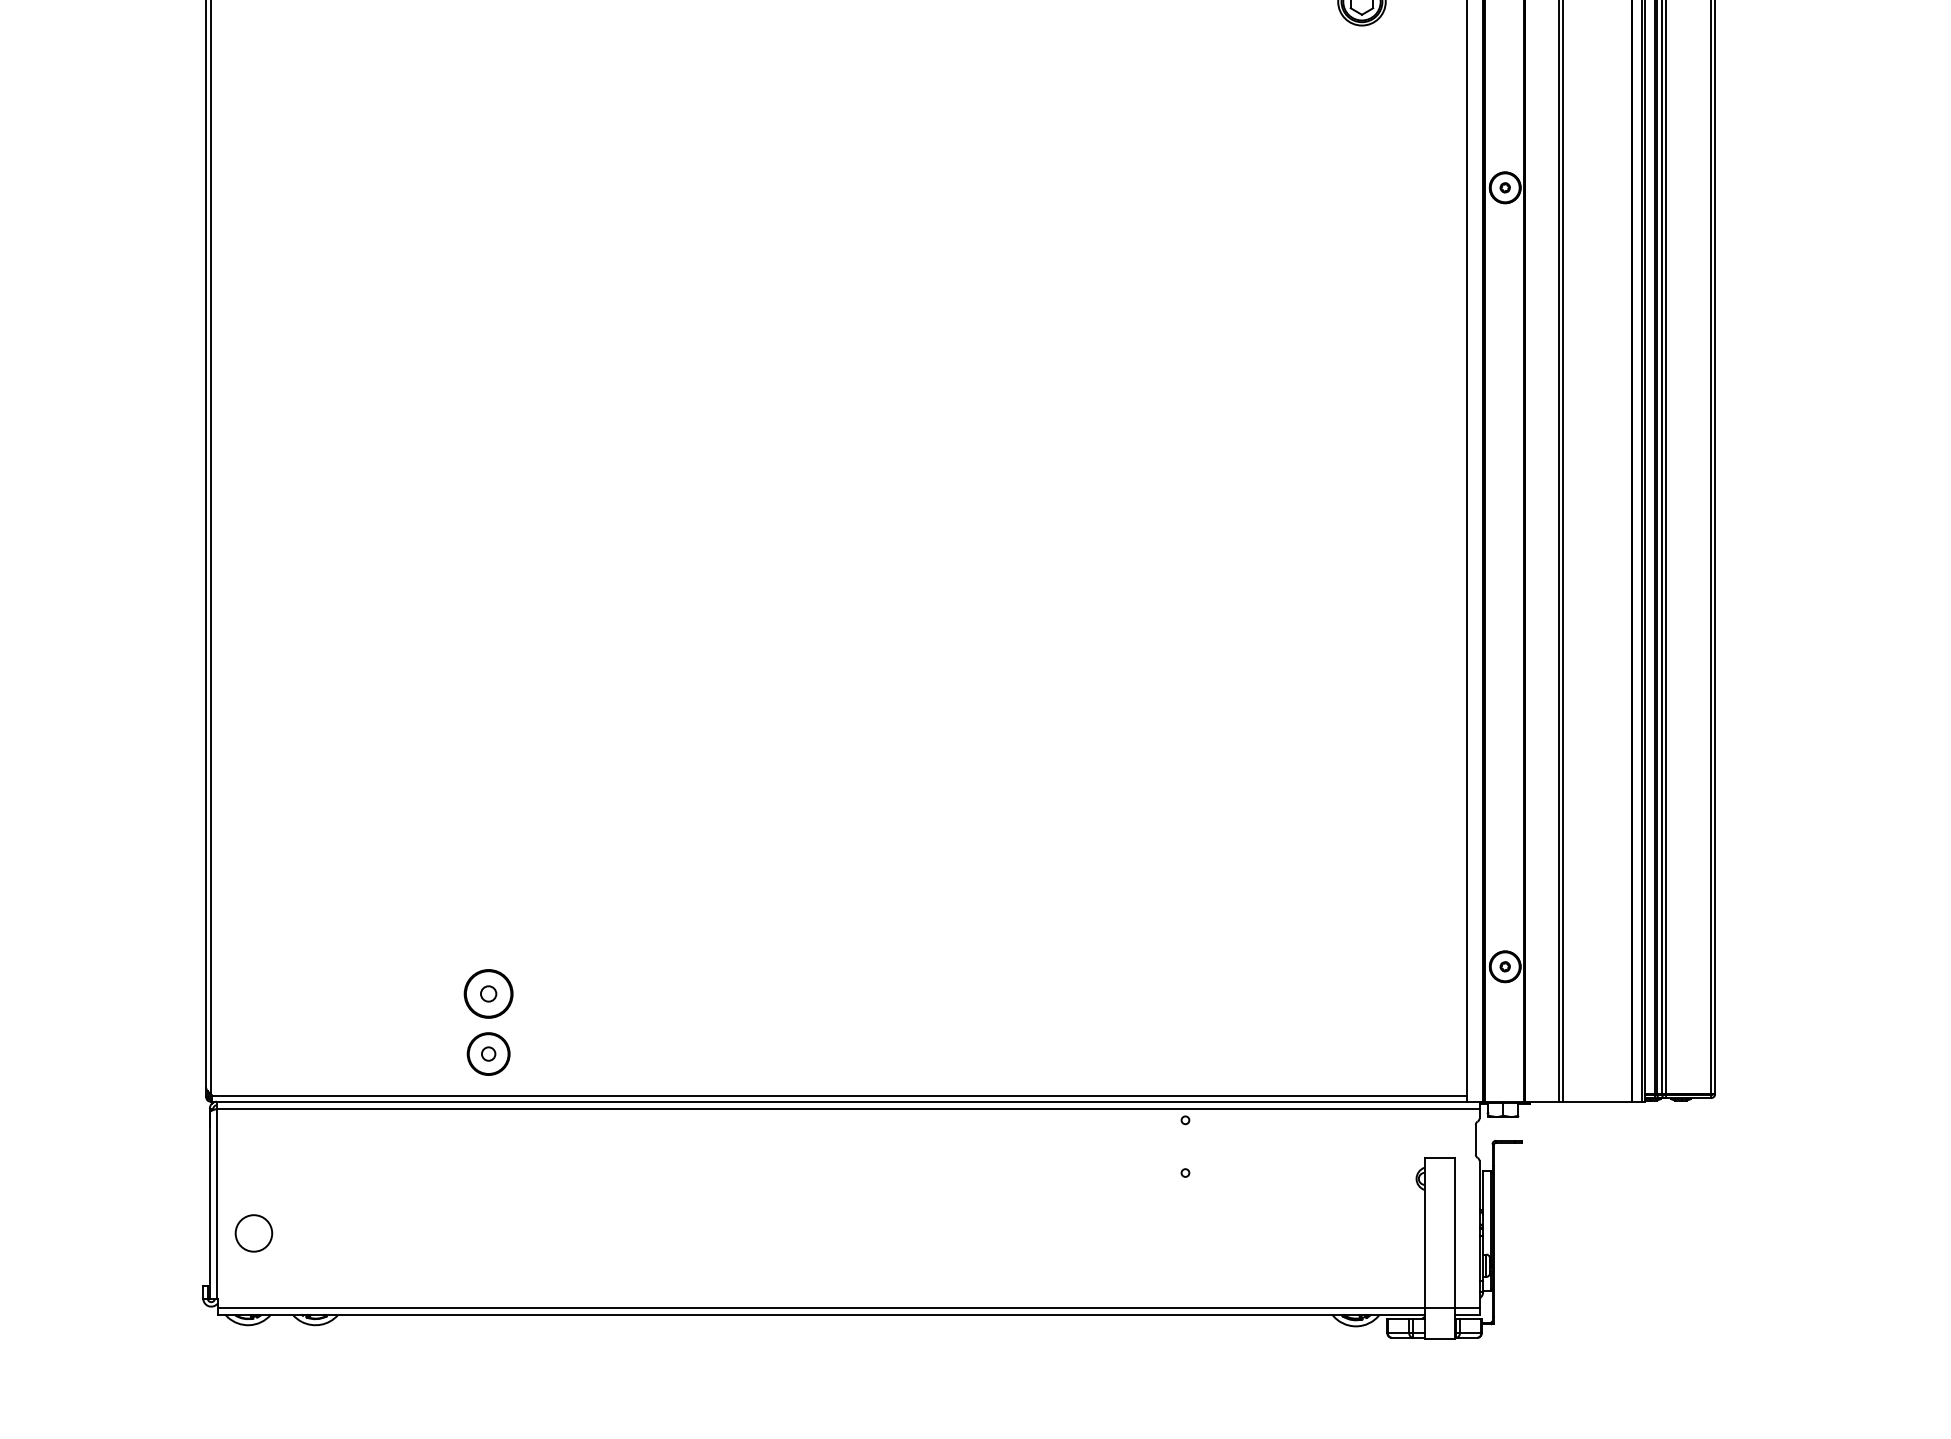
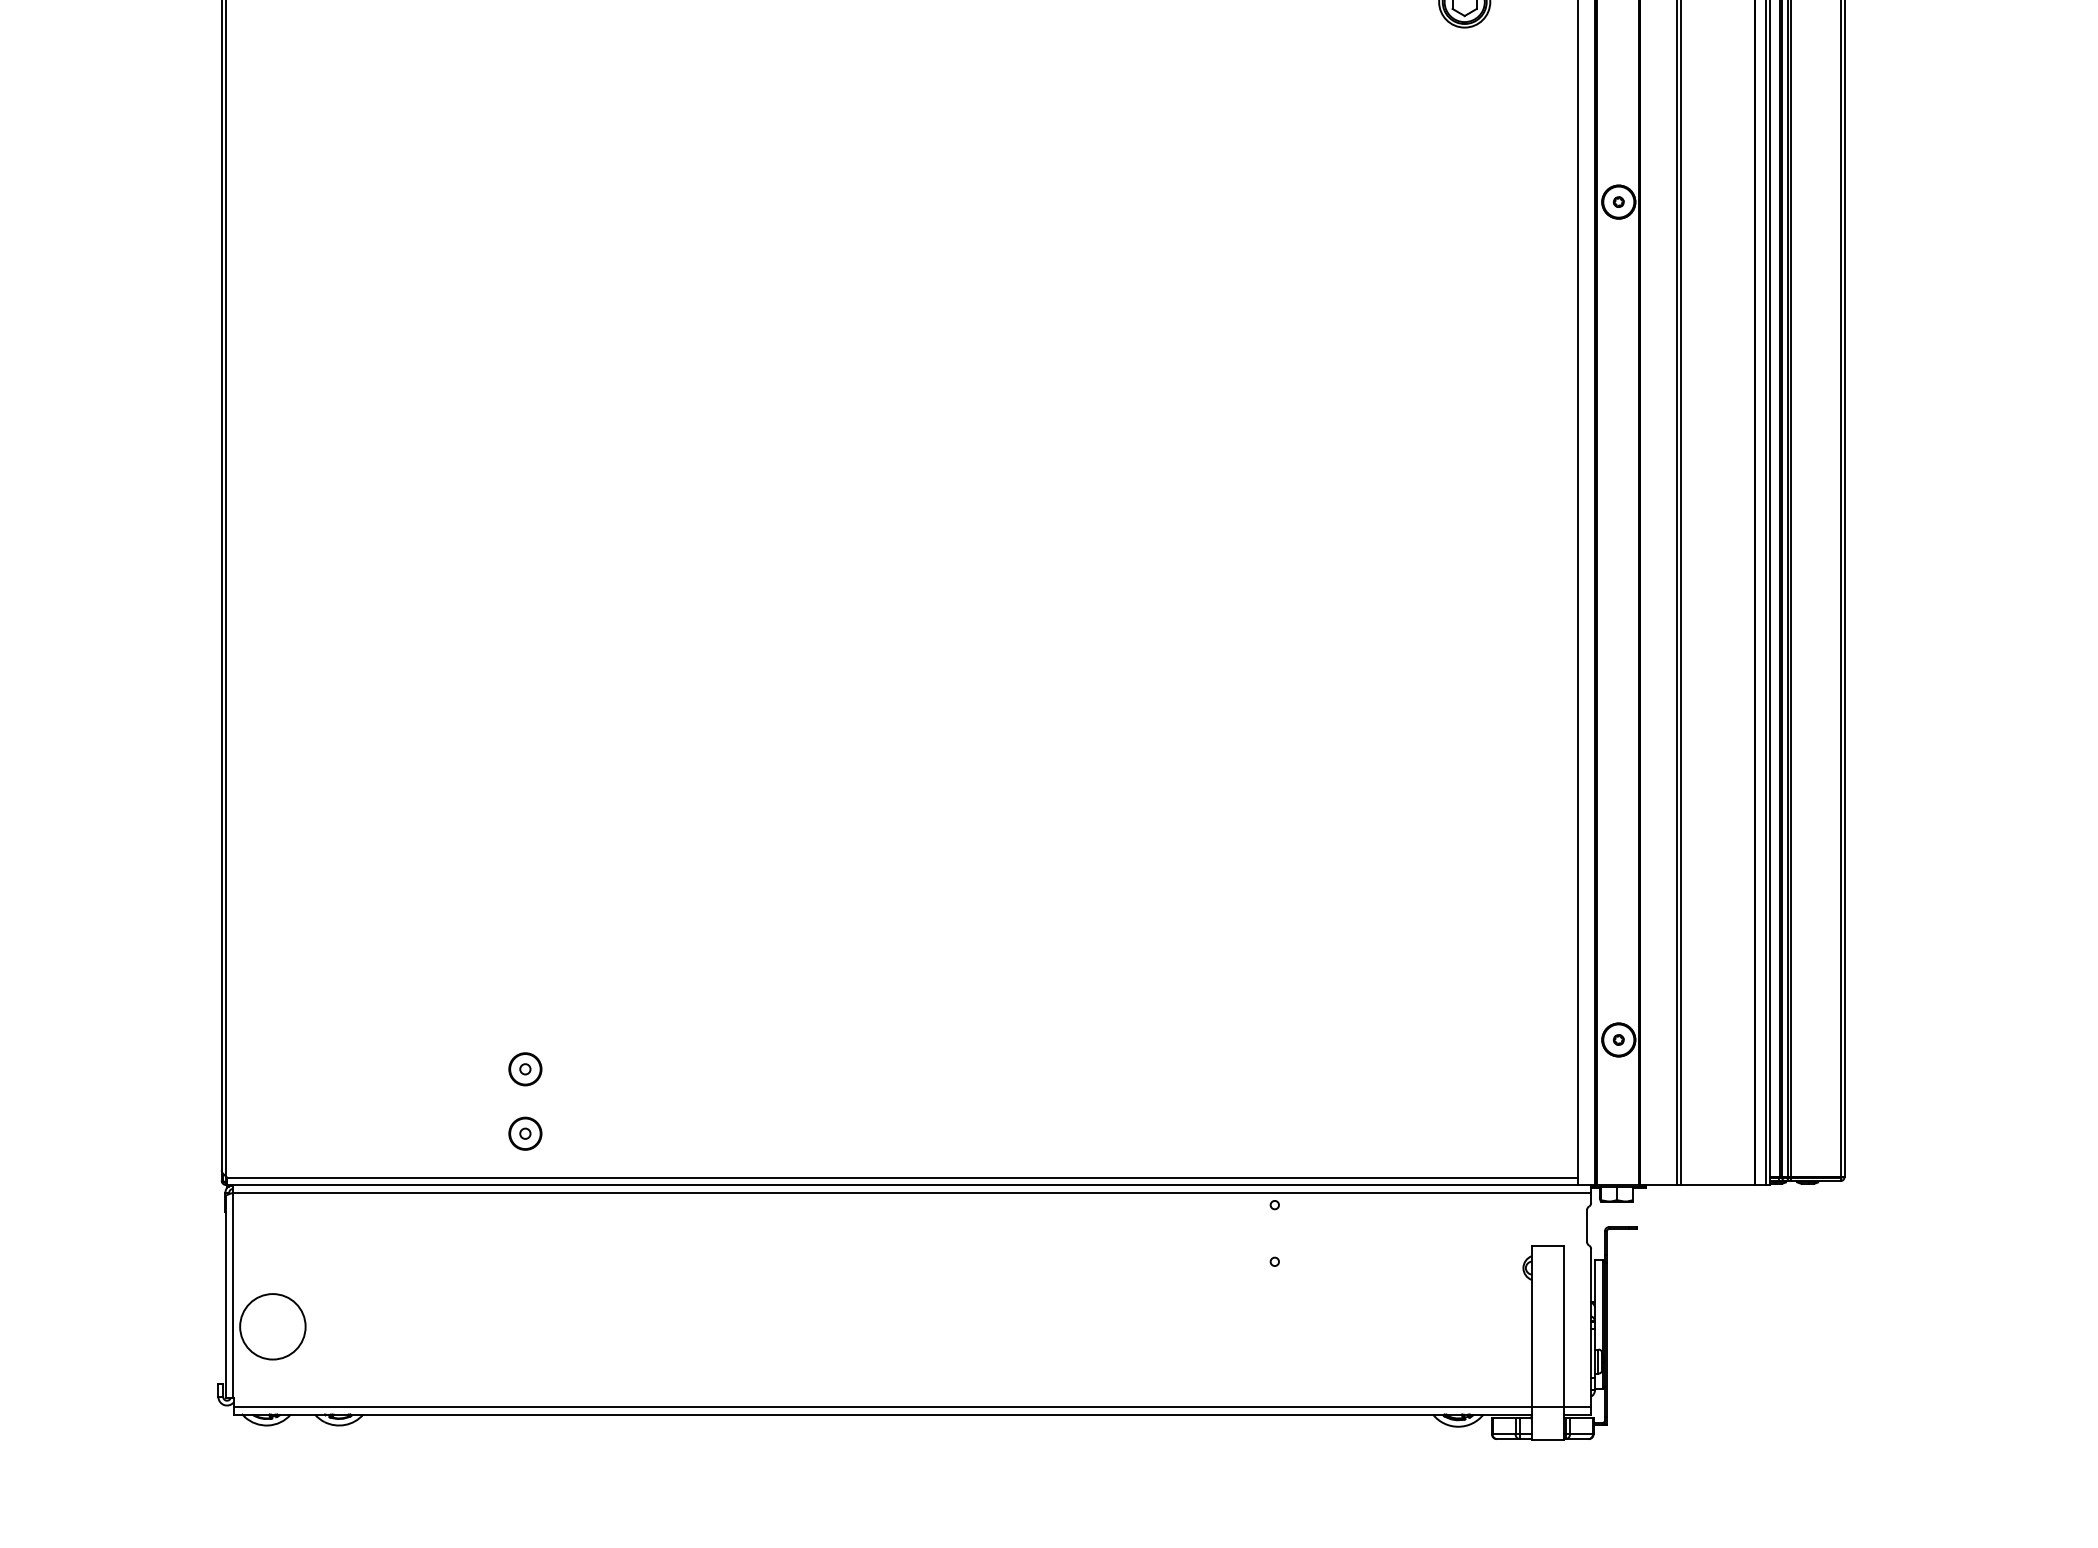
part: (488, 994) -> (525, 1069), size x0.62
part: (488, 1053) -> (525, 1133), size x0.71
circle: (253, 1233) -> (272, 1326), size x1.67

